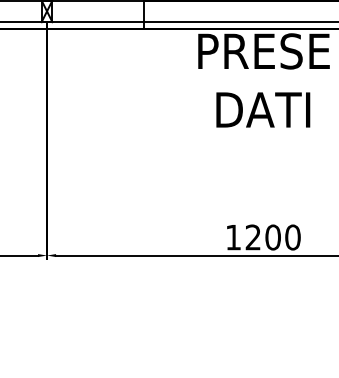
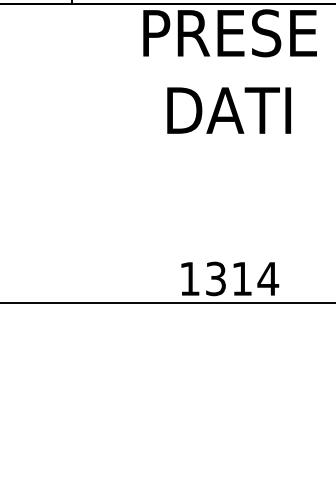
text: (273, 237) -> (242, 278), 1200 -> 1314

